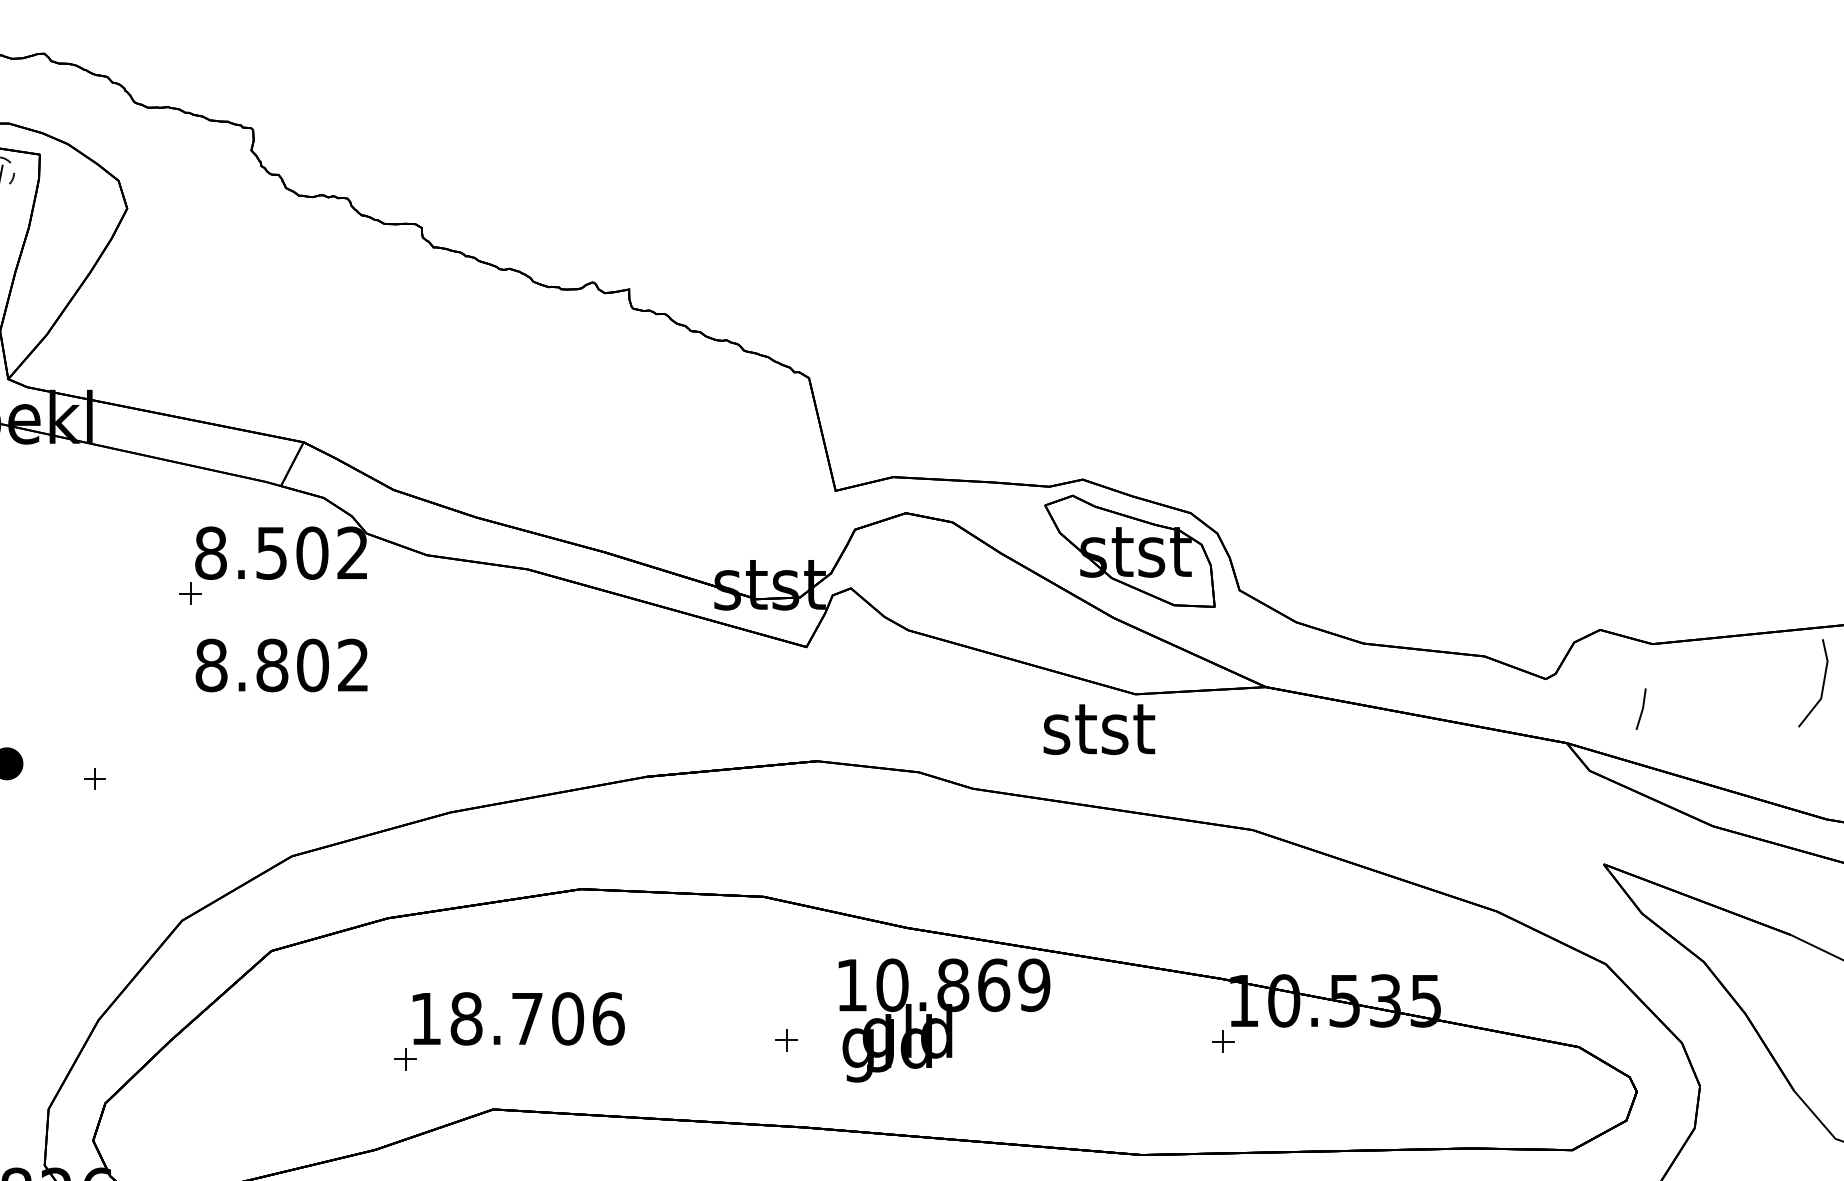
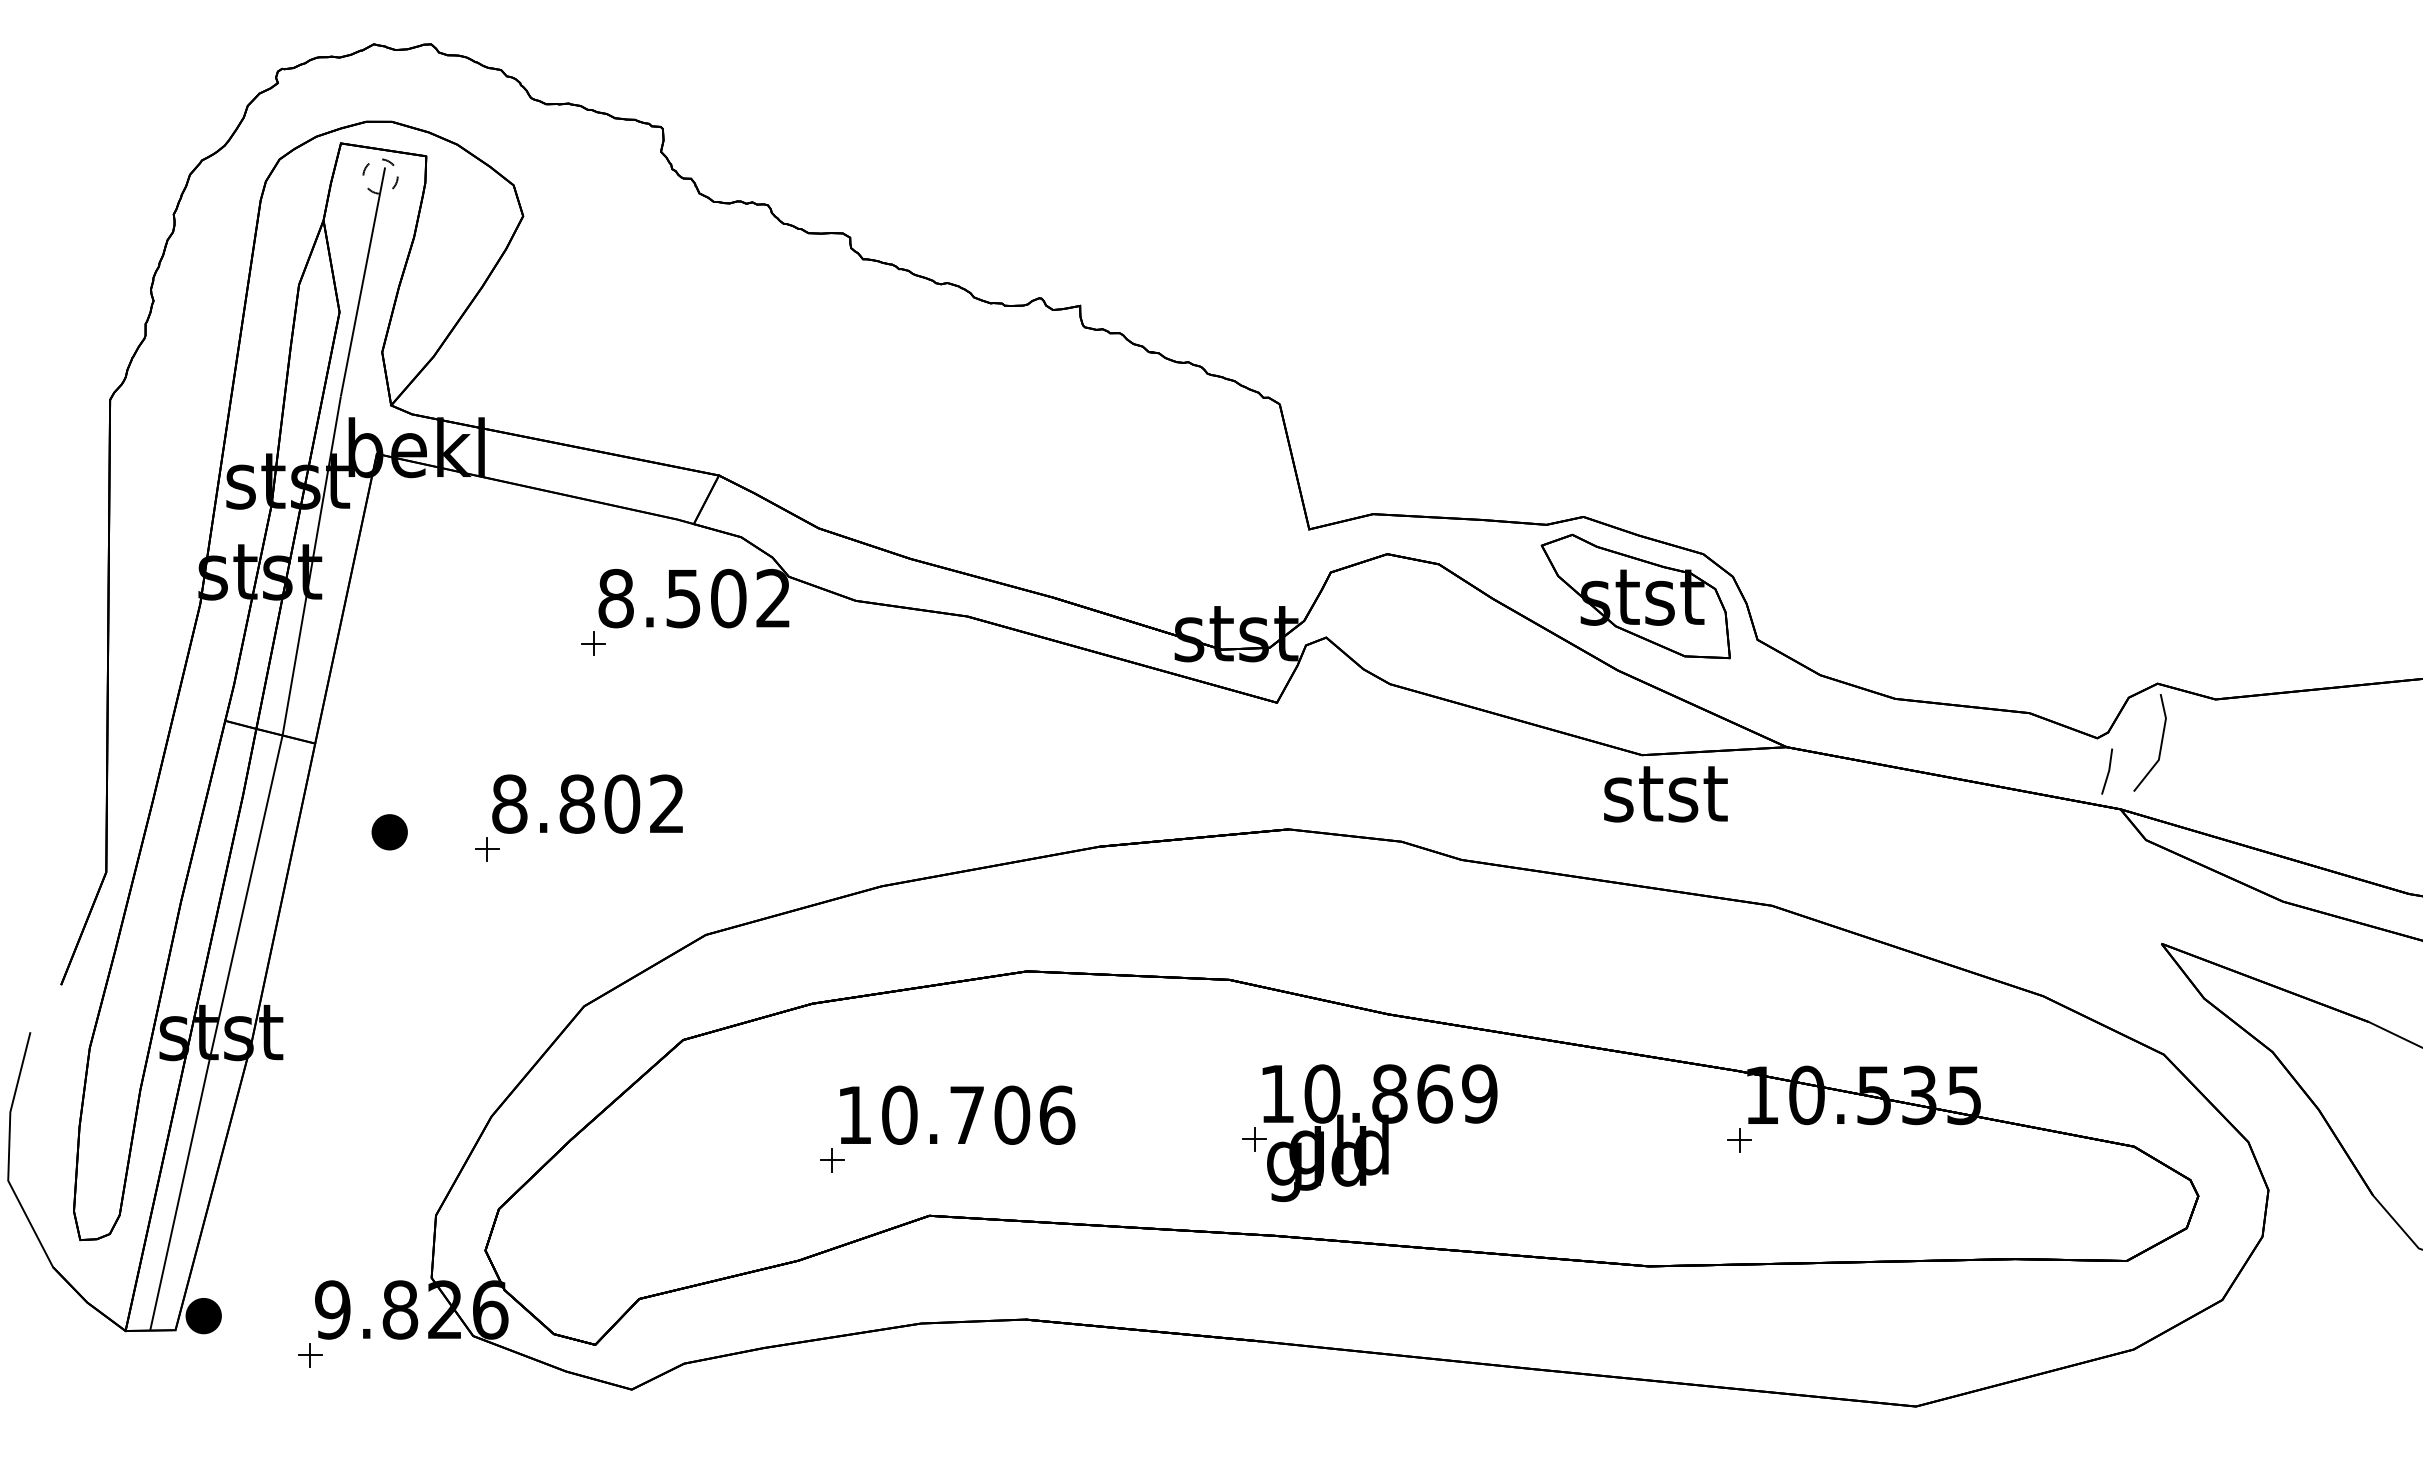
text: (281, 664) -> (587, 803), moved
line: (1822, 683) -> (2160, 743), moved
line: (1641, 709) -> (2107, 772), moved
text: (1098, 729) -> (1665, 794), moved
text: (466, 1018) -> (899, 1114), 18.706 -> 10.706
text: (943, 1020) -> (1379, 1133), moved

